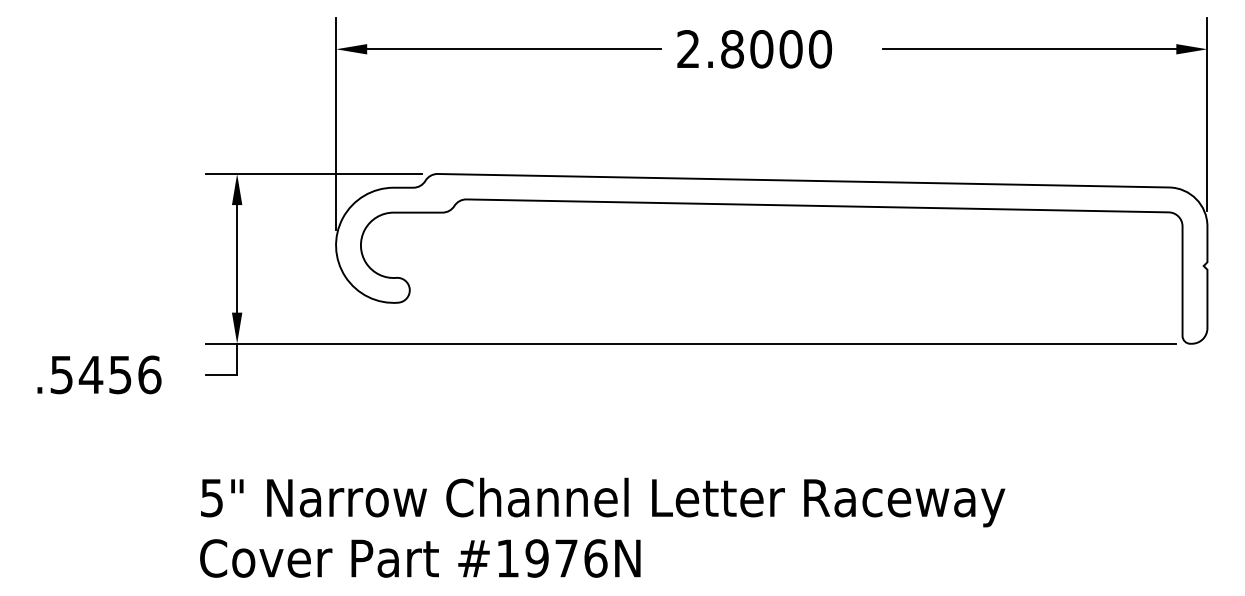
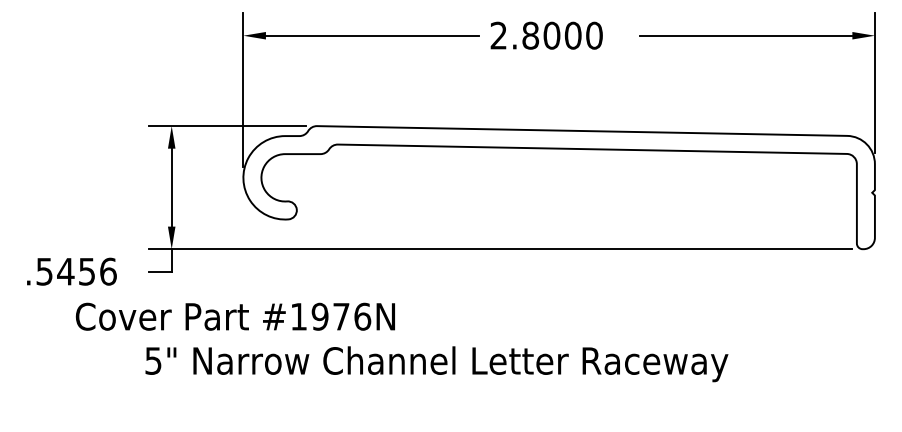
text: (418, 558) -> (234, 316), moved

